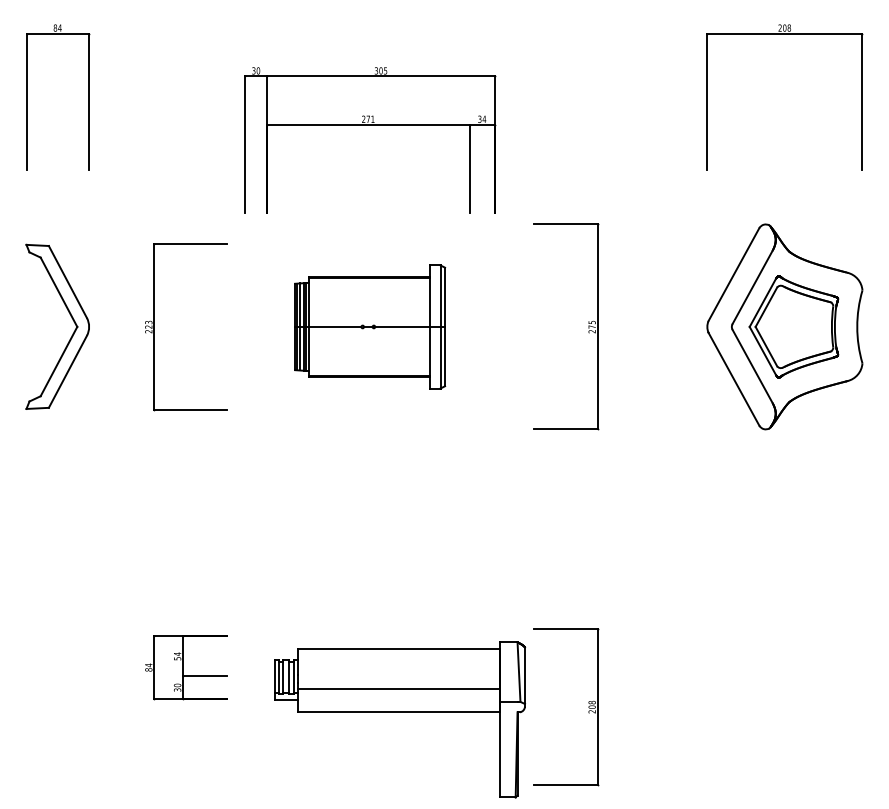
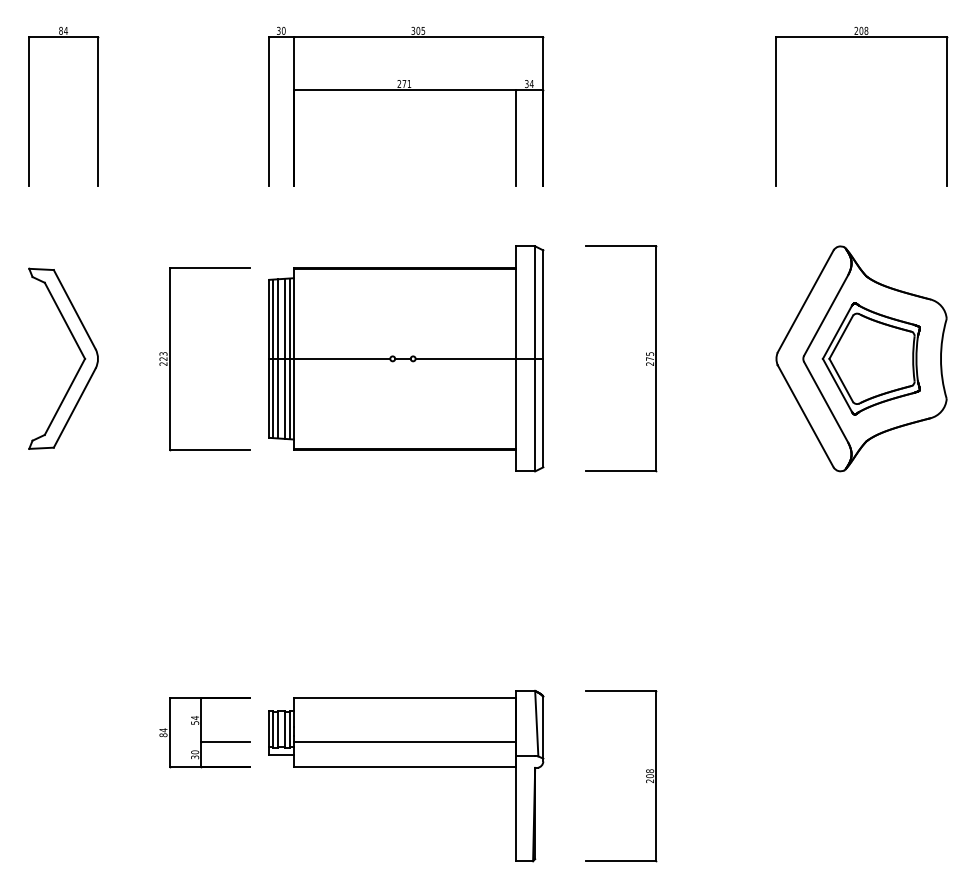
part: (370, 125) -> (406, 90), moved
part: (370, 326) -> (406, 358), size x1.67
part: (400, 712) -> (406, 767), moved

